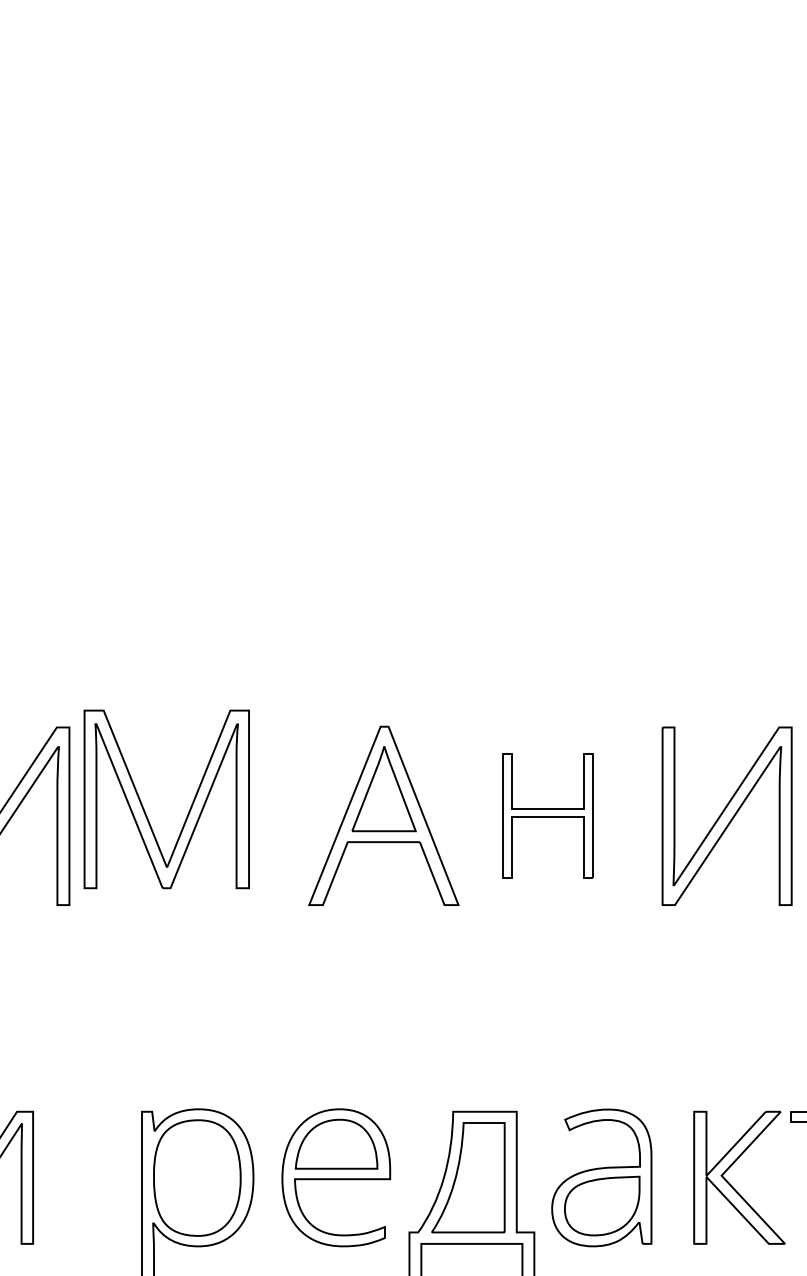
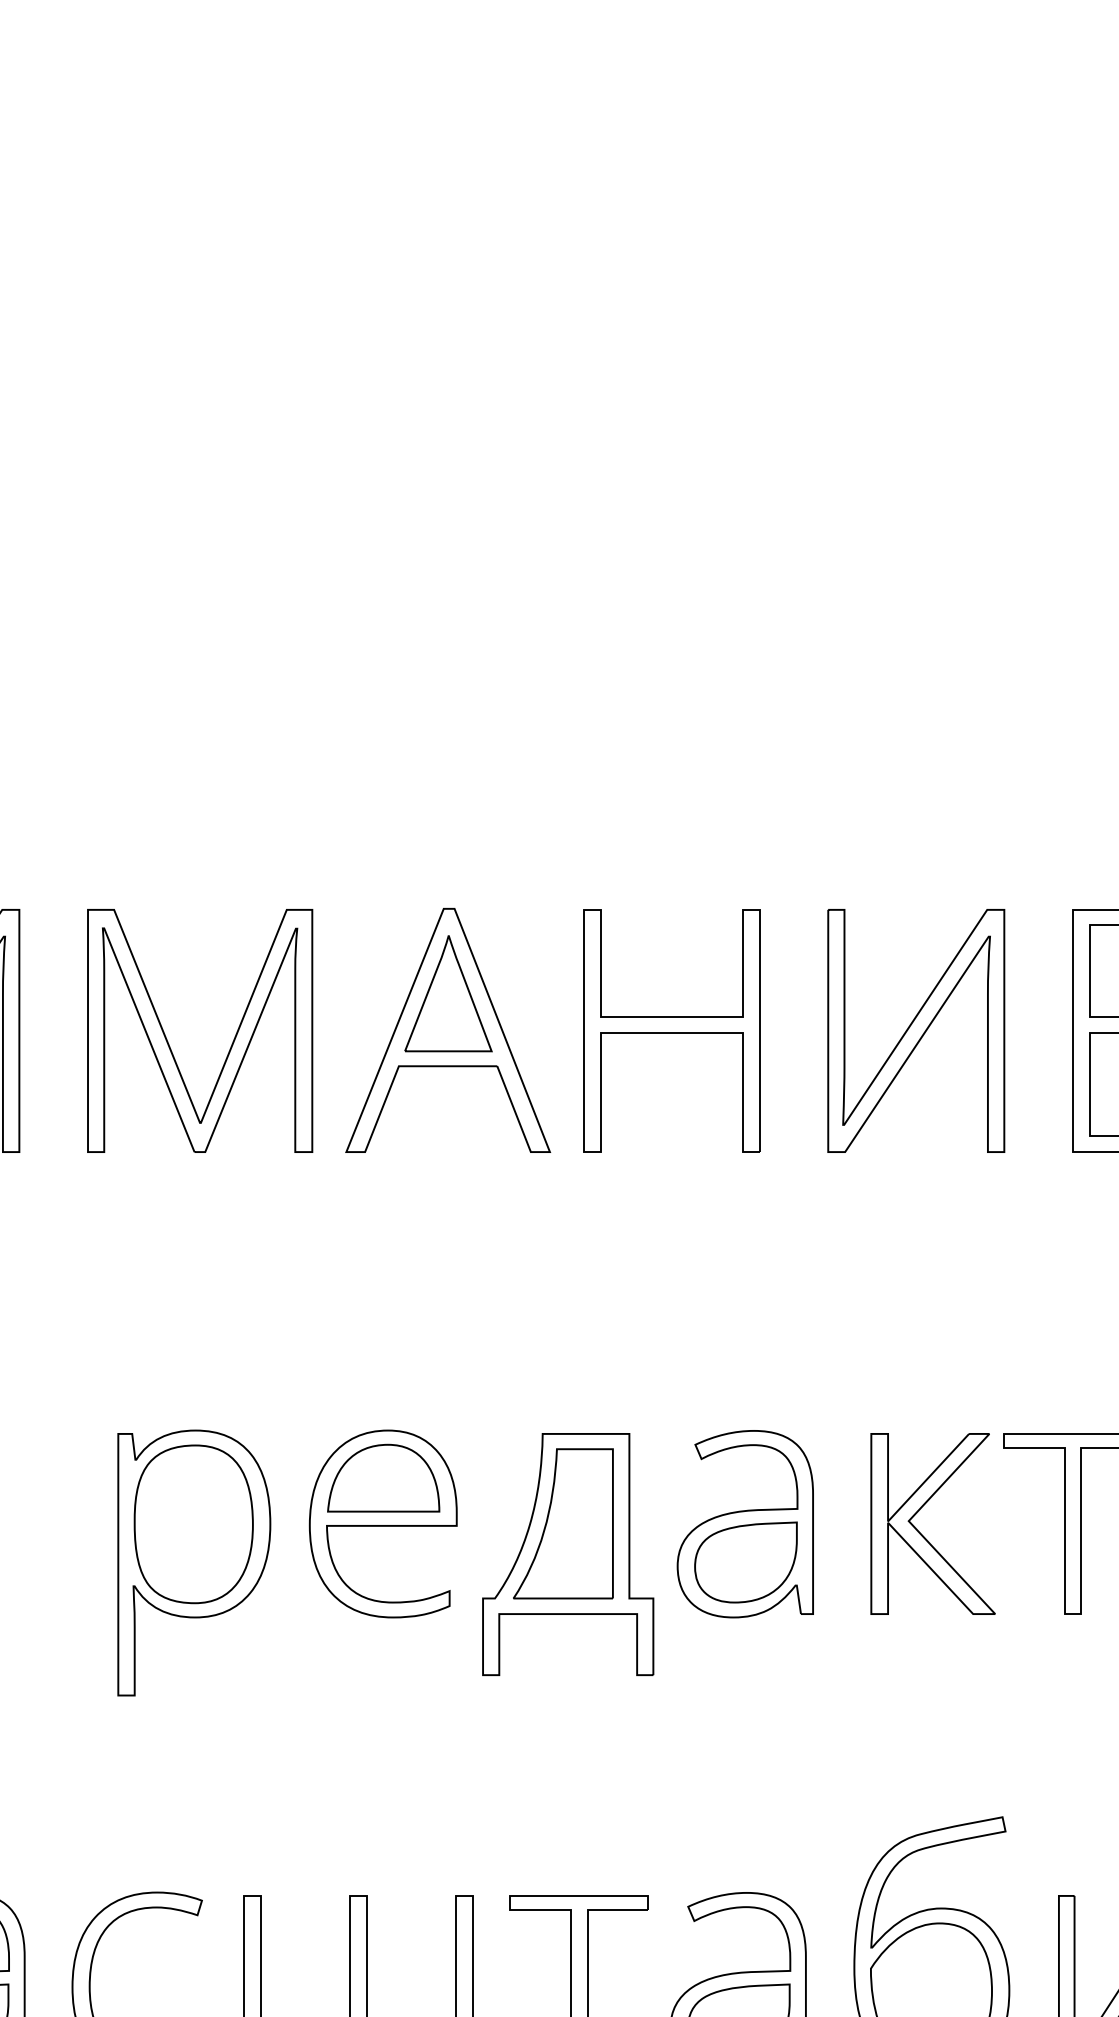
part: (143, 807) -> (168, 1041), moved
part: (547, 815) -> (671, 1030), size x1.43

